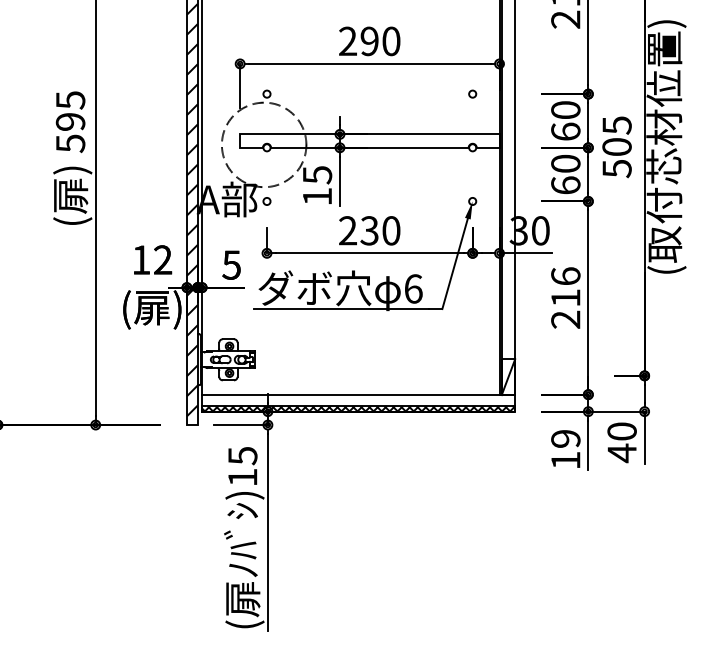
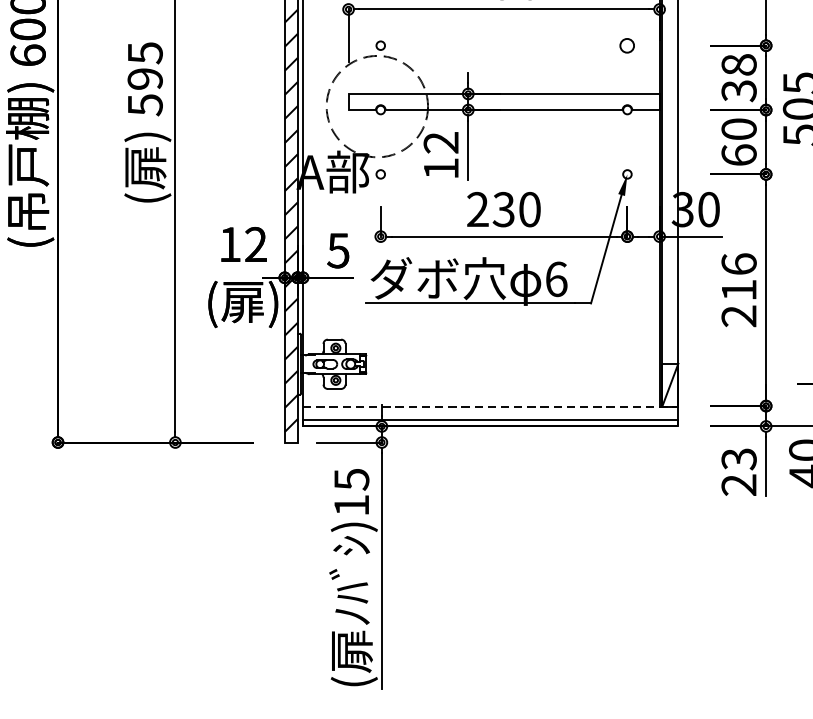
circle: (472, 93) -> (627, 44), size x1.6
text: (565, 121) -> (738, 78), 60 -> 38
text: (317, 175) -> (441, 143), 15 -> 12
line: (358, 395) -> (490, 407), solid -> dashed
hatch: (358, 408) -> (490, 422), removed
text: (565, 449) -> (738, 471), 19 -> 23

